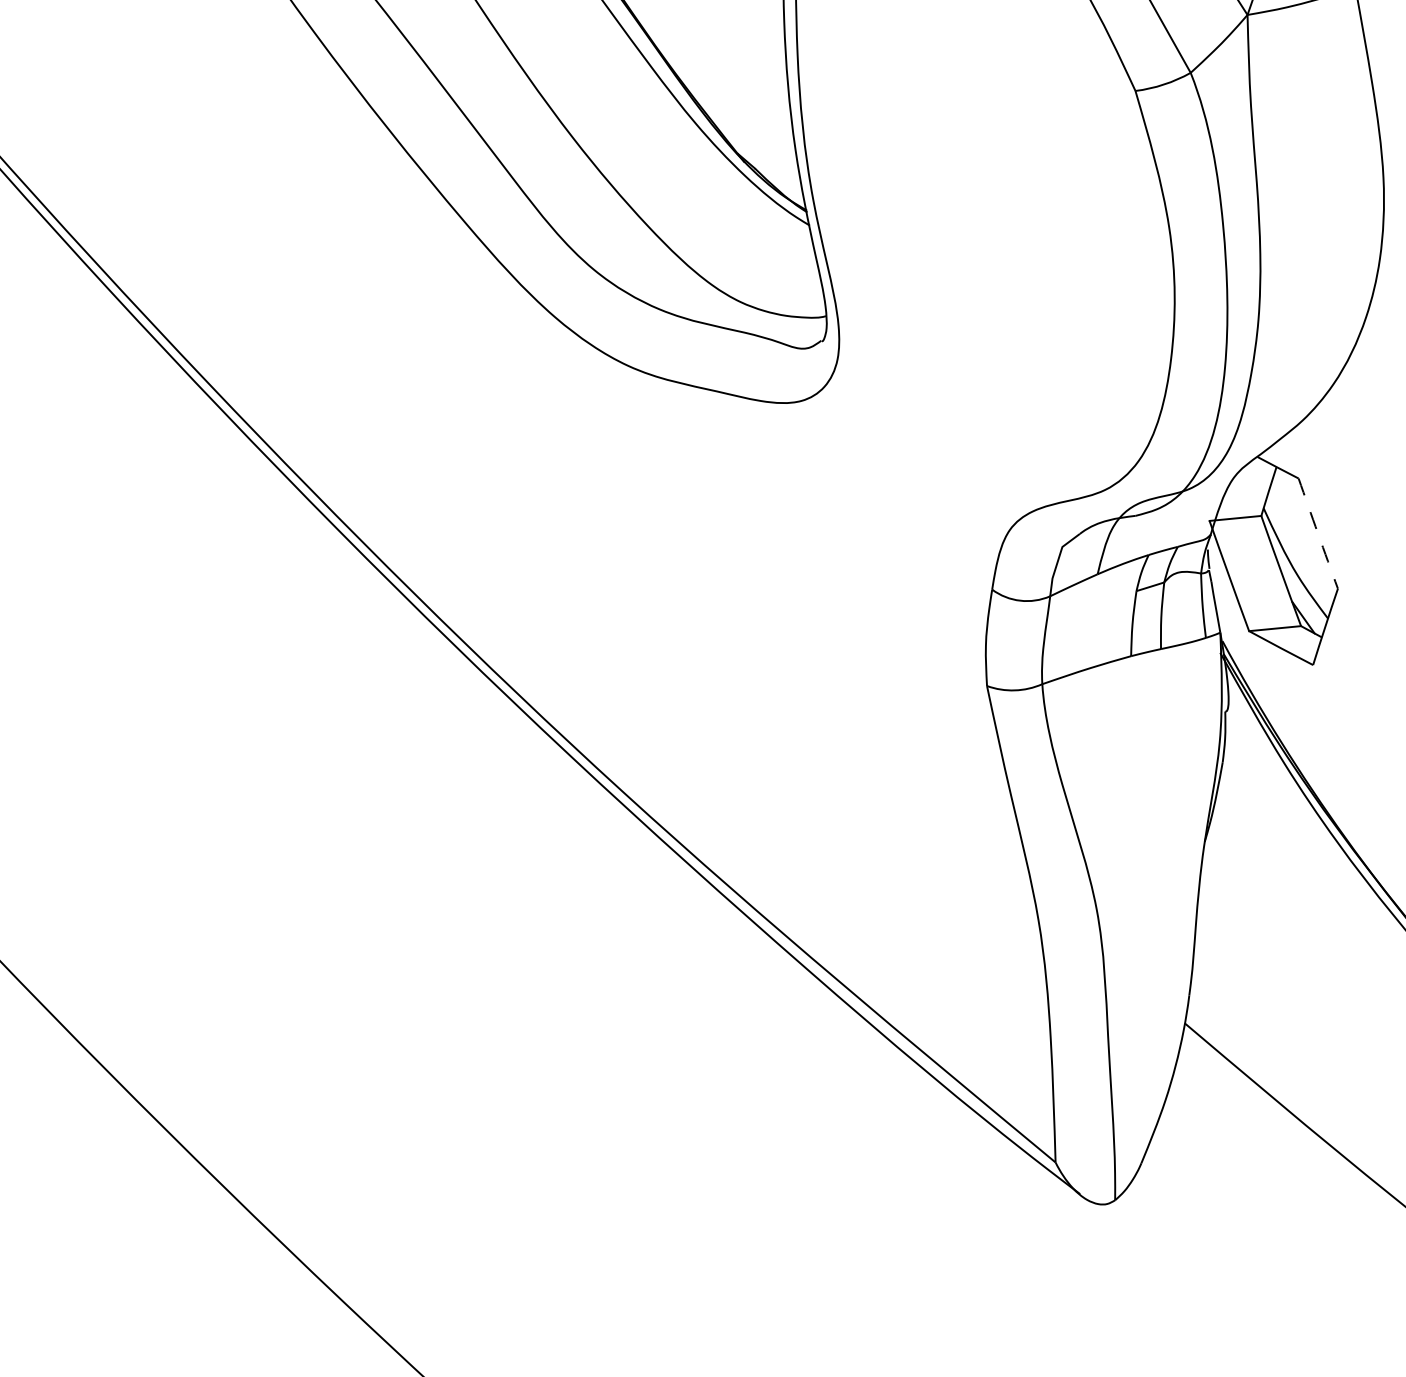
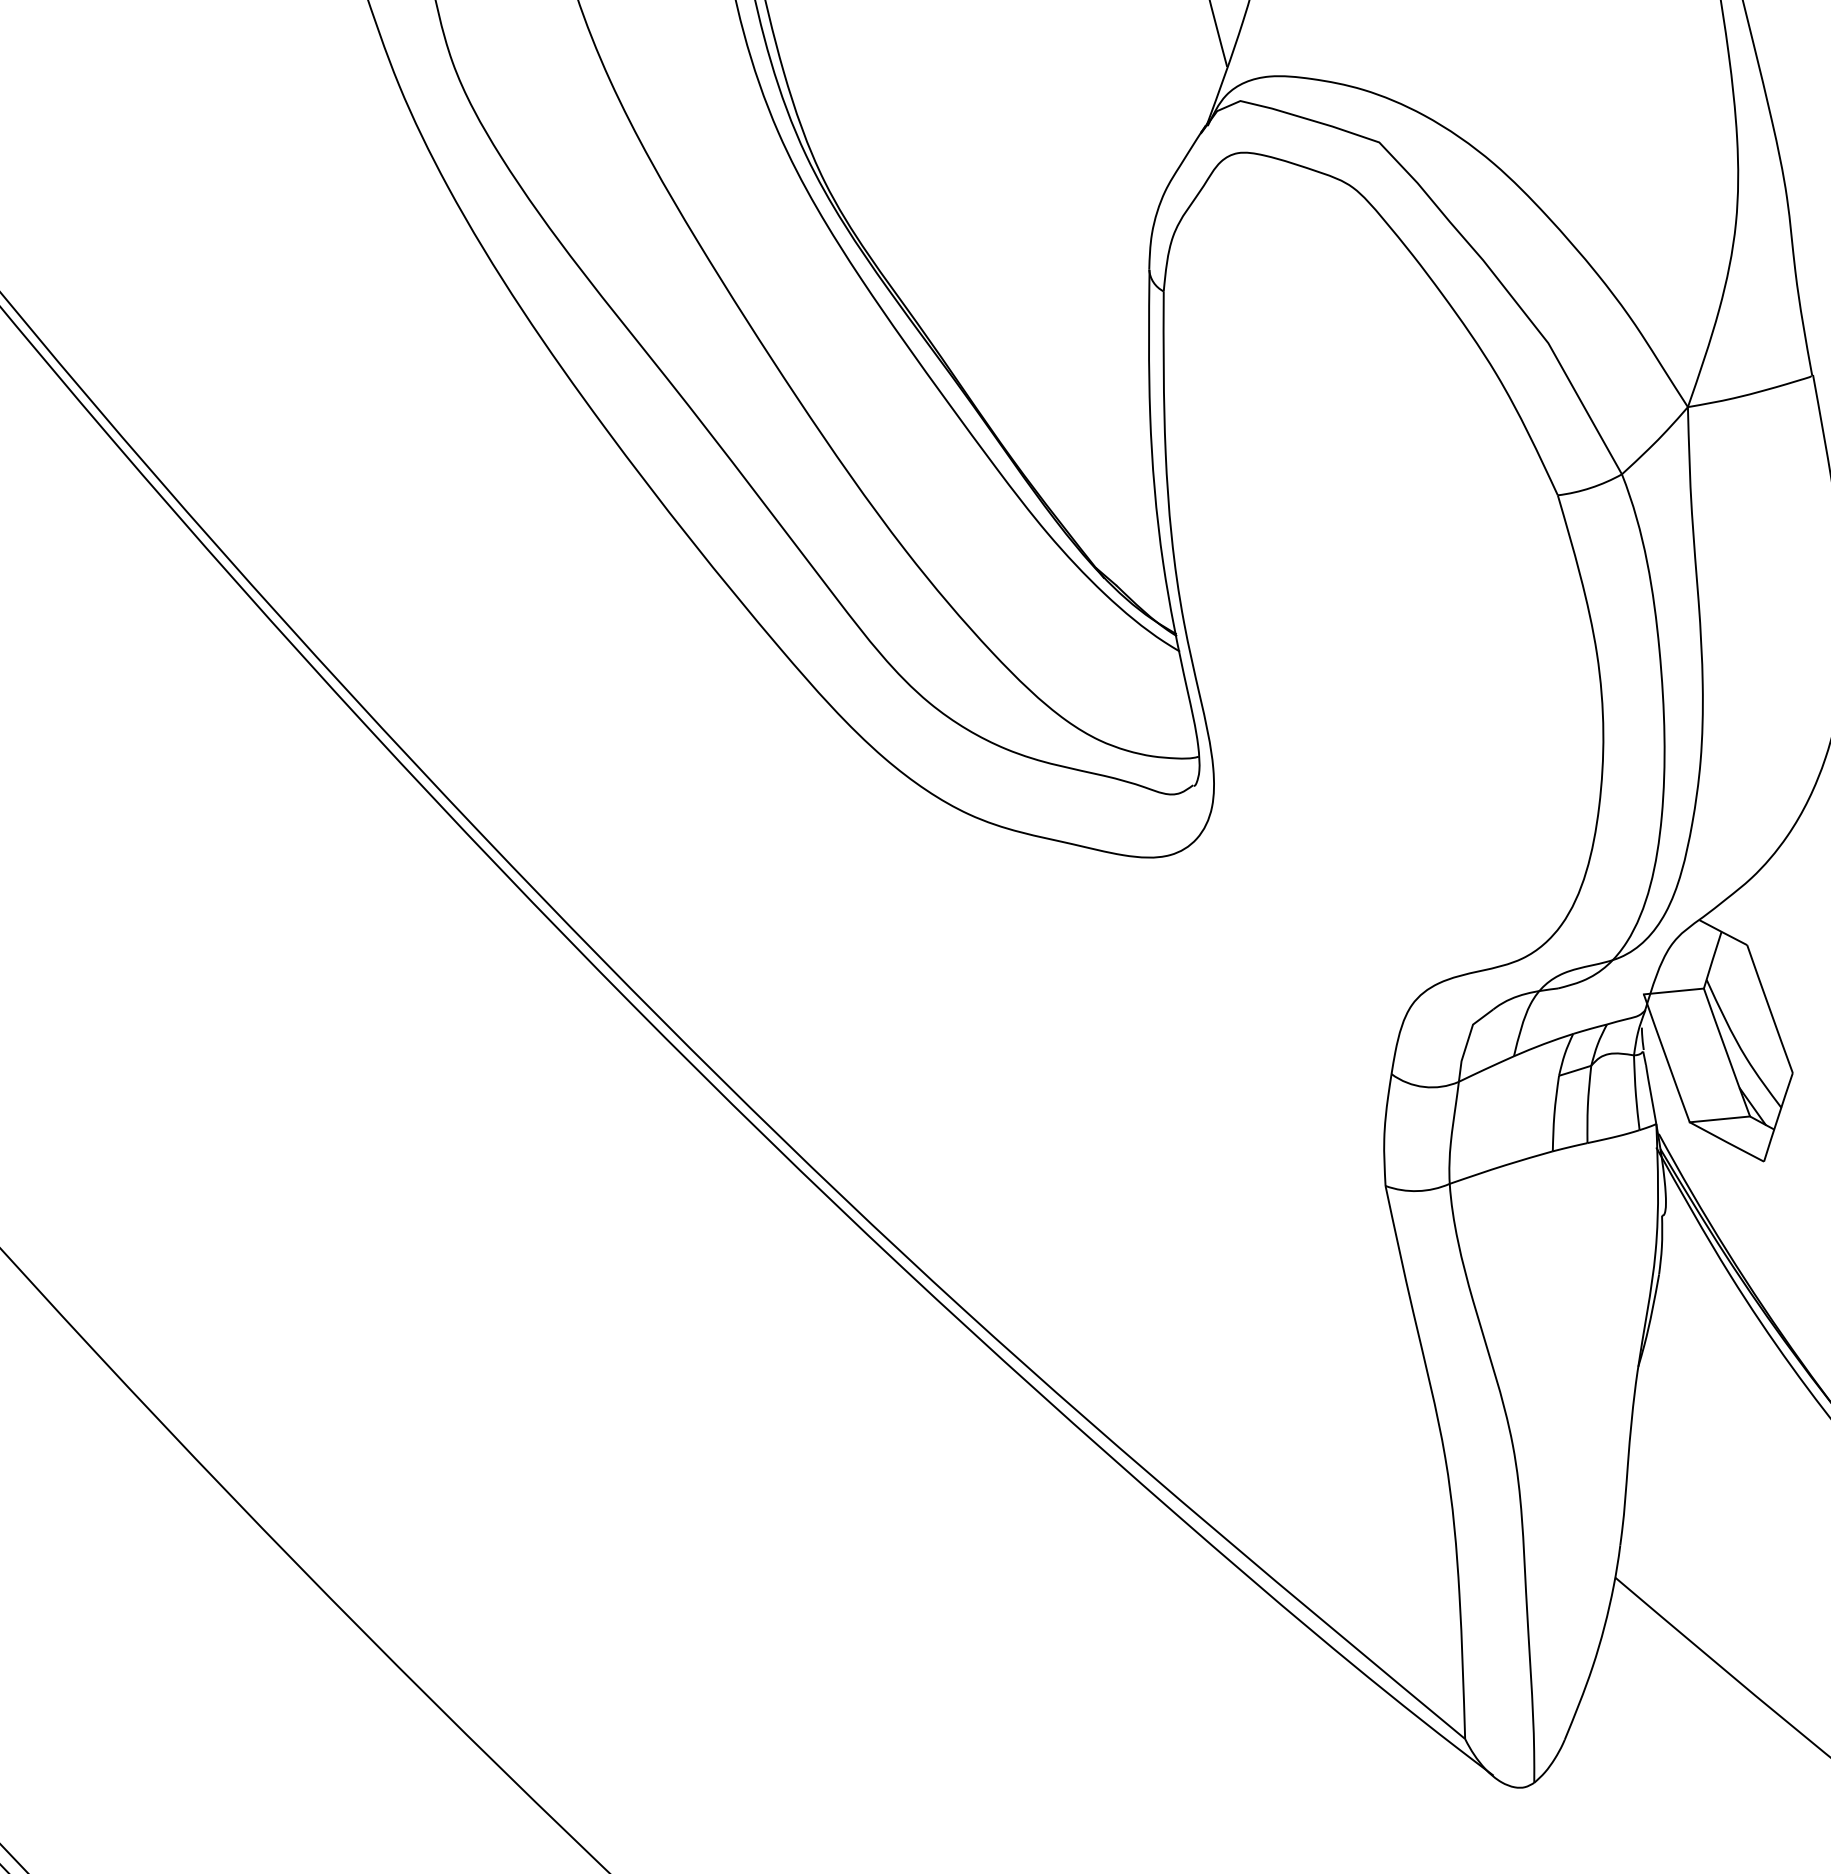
arc: (1317, 533) -> (1769, 1009), dashed -> solid

